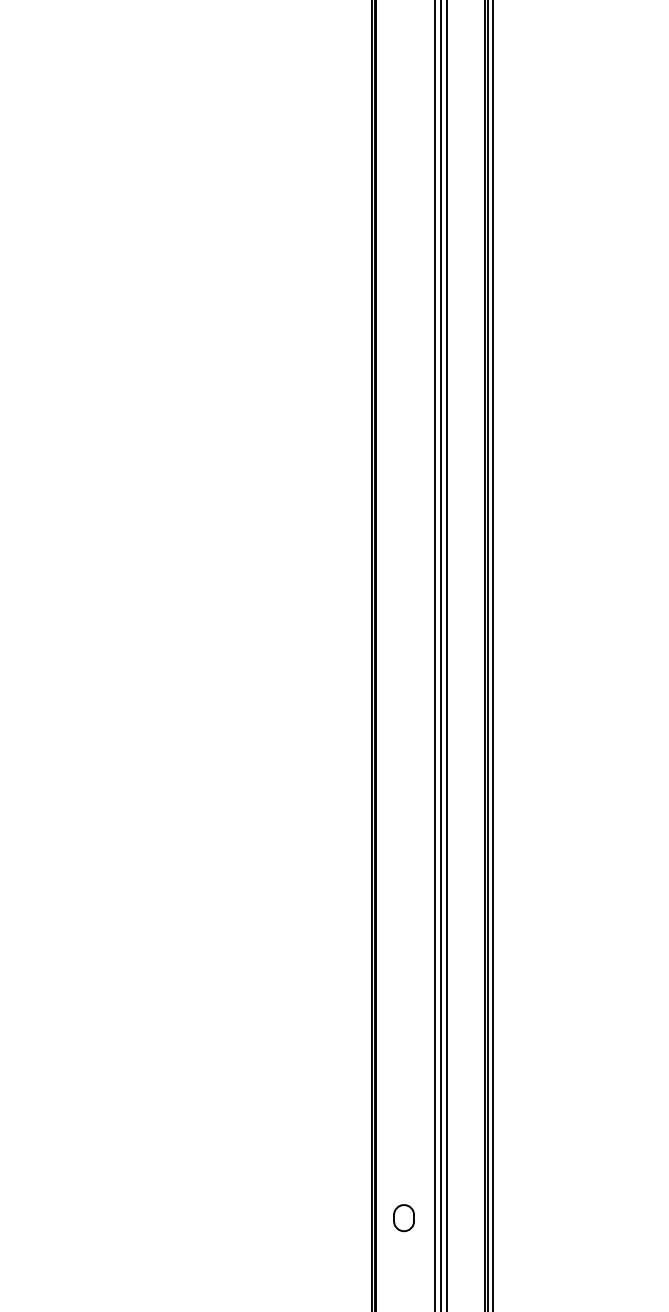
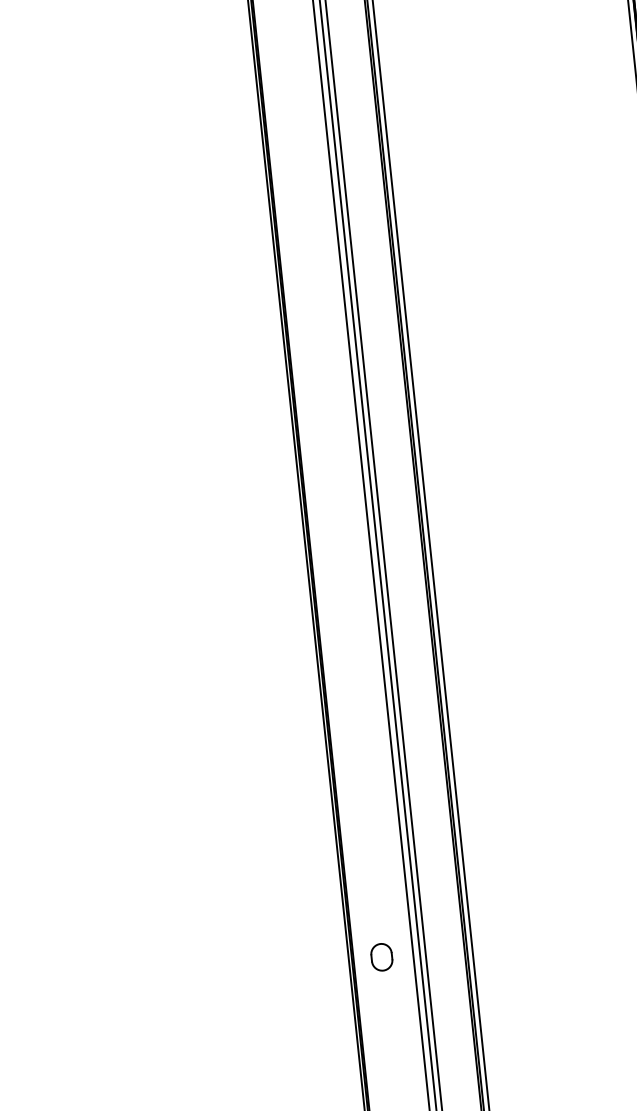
part: (403, 1218) -> (381, 957), moved

